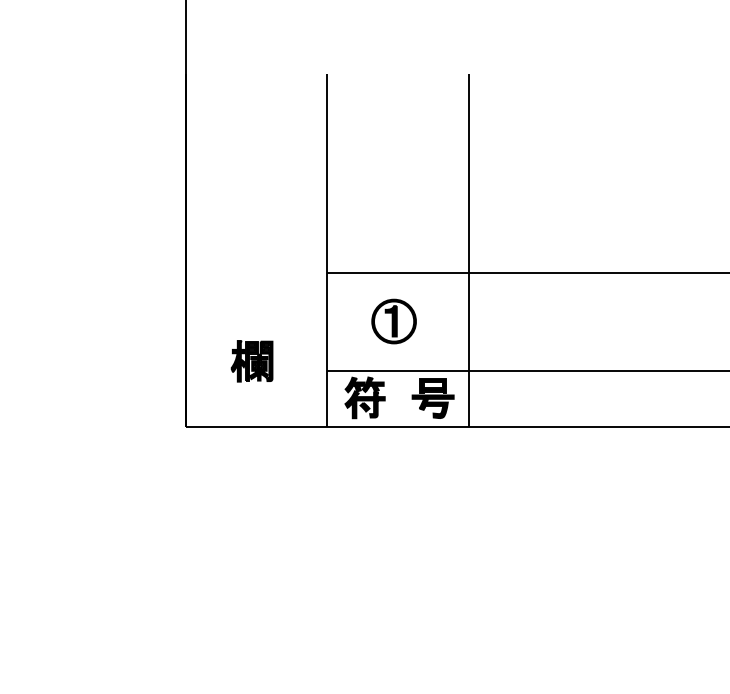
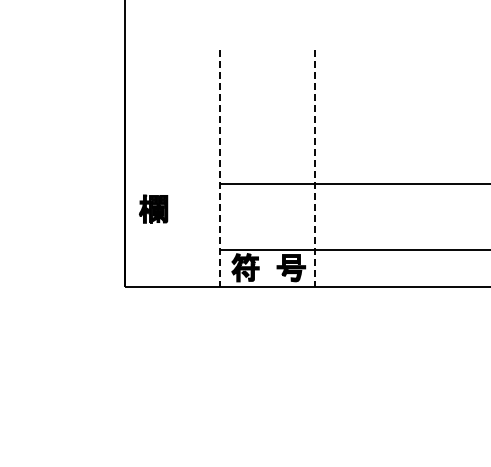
line: (327, 250) -> (220, 168), solid -> dashed
line: (469, 250) -> (315, 168), solid -> dashed
part: (393, 320) -> (264, 215), removed
part: (252, 360) -> (153, 208), moved

